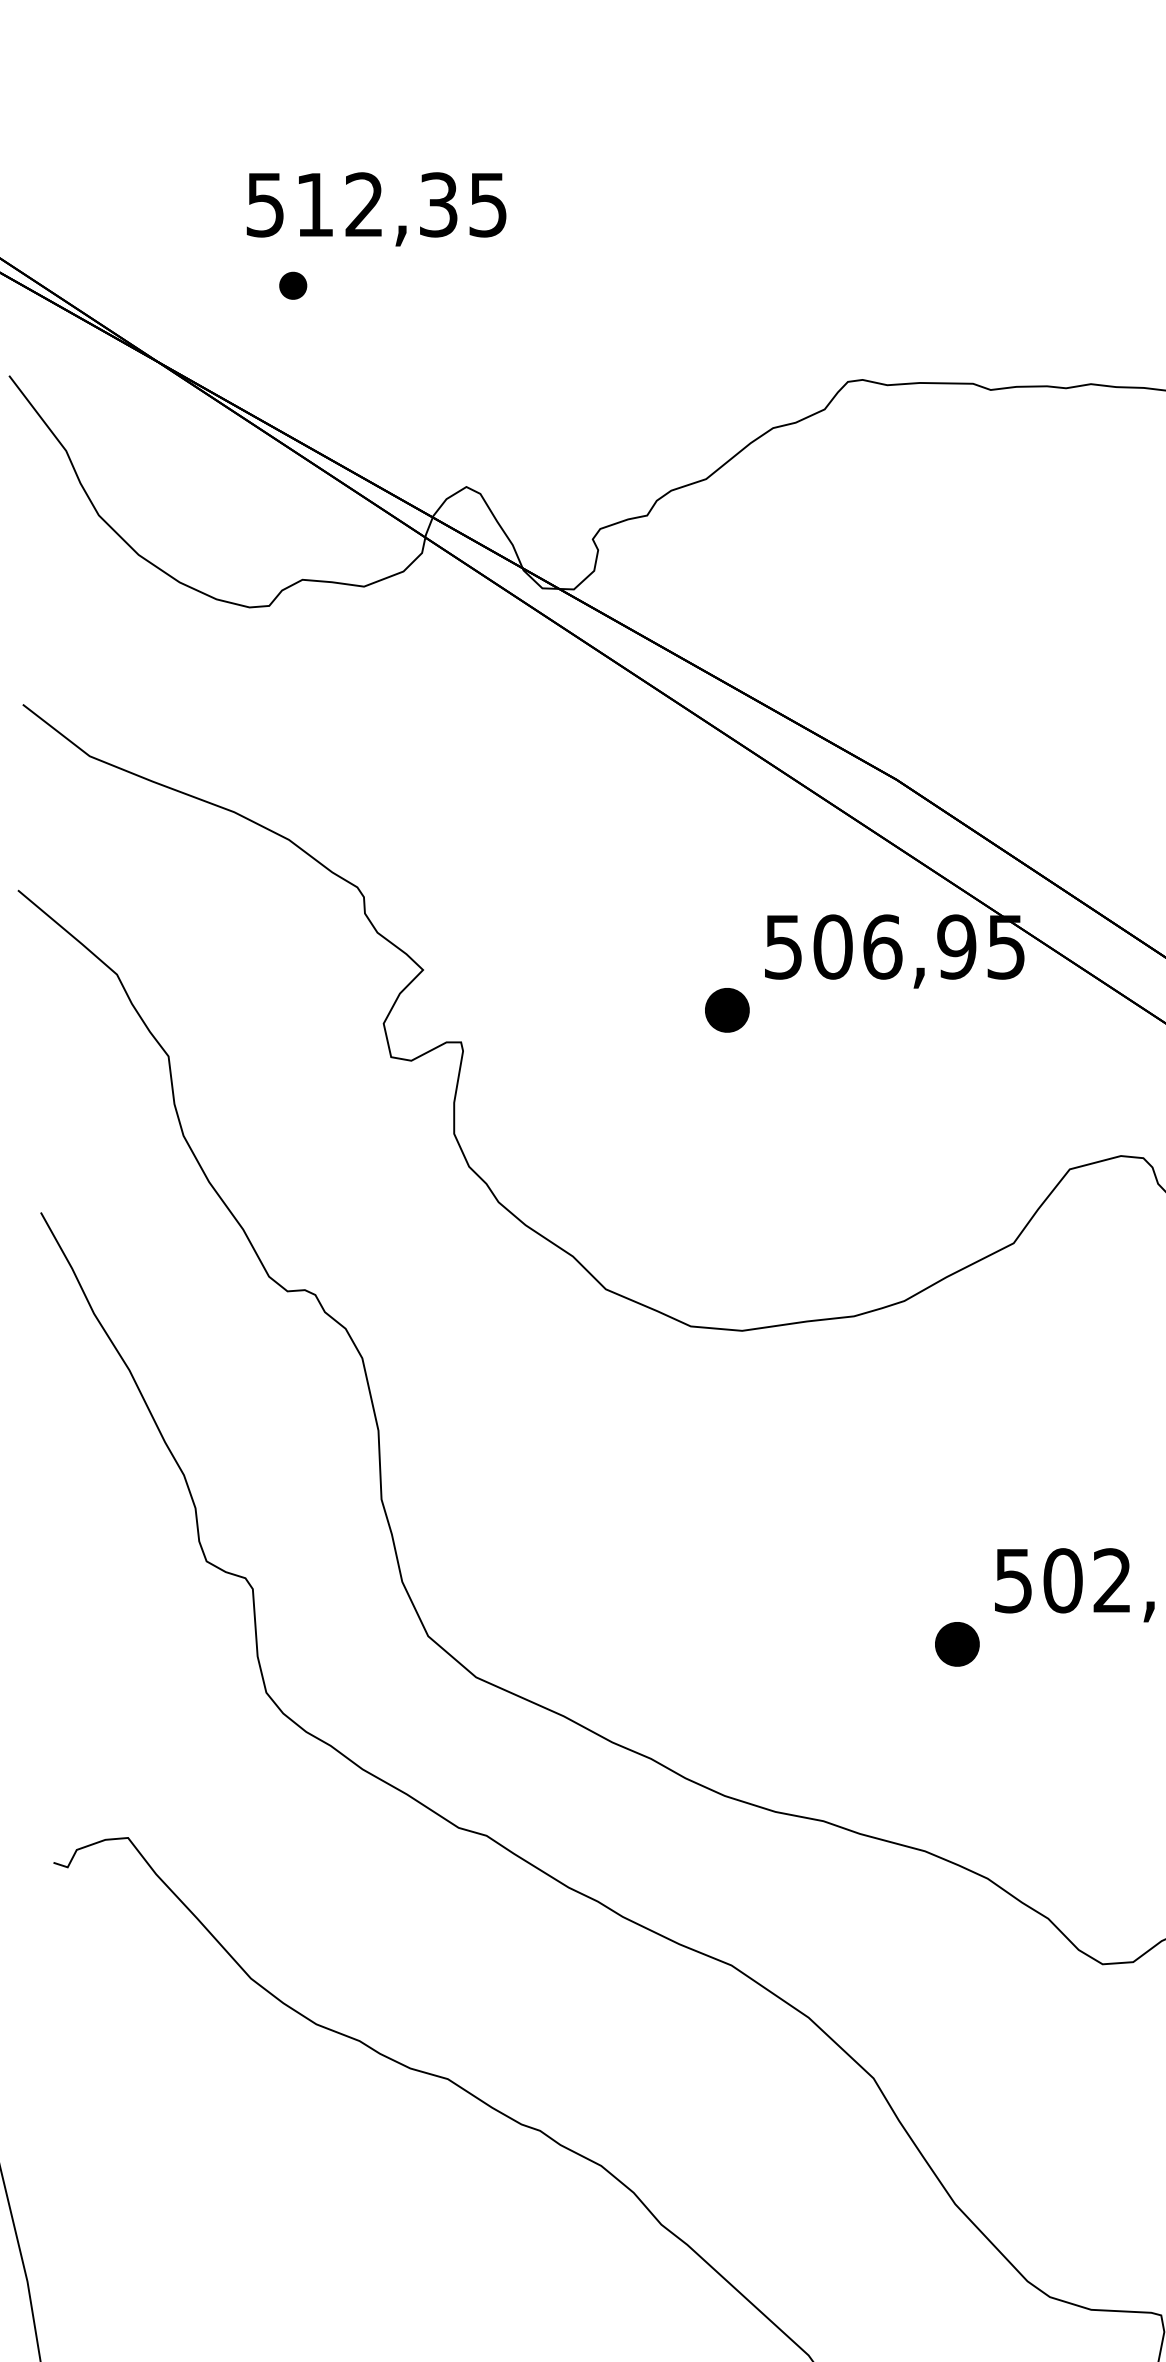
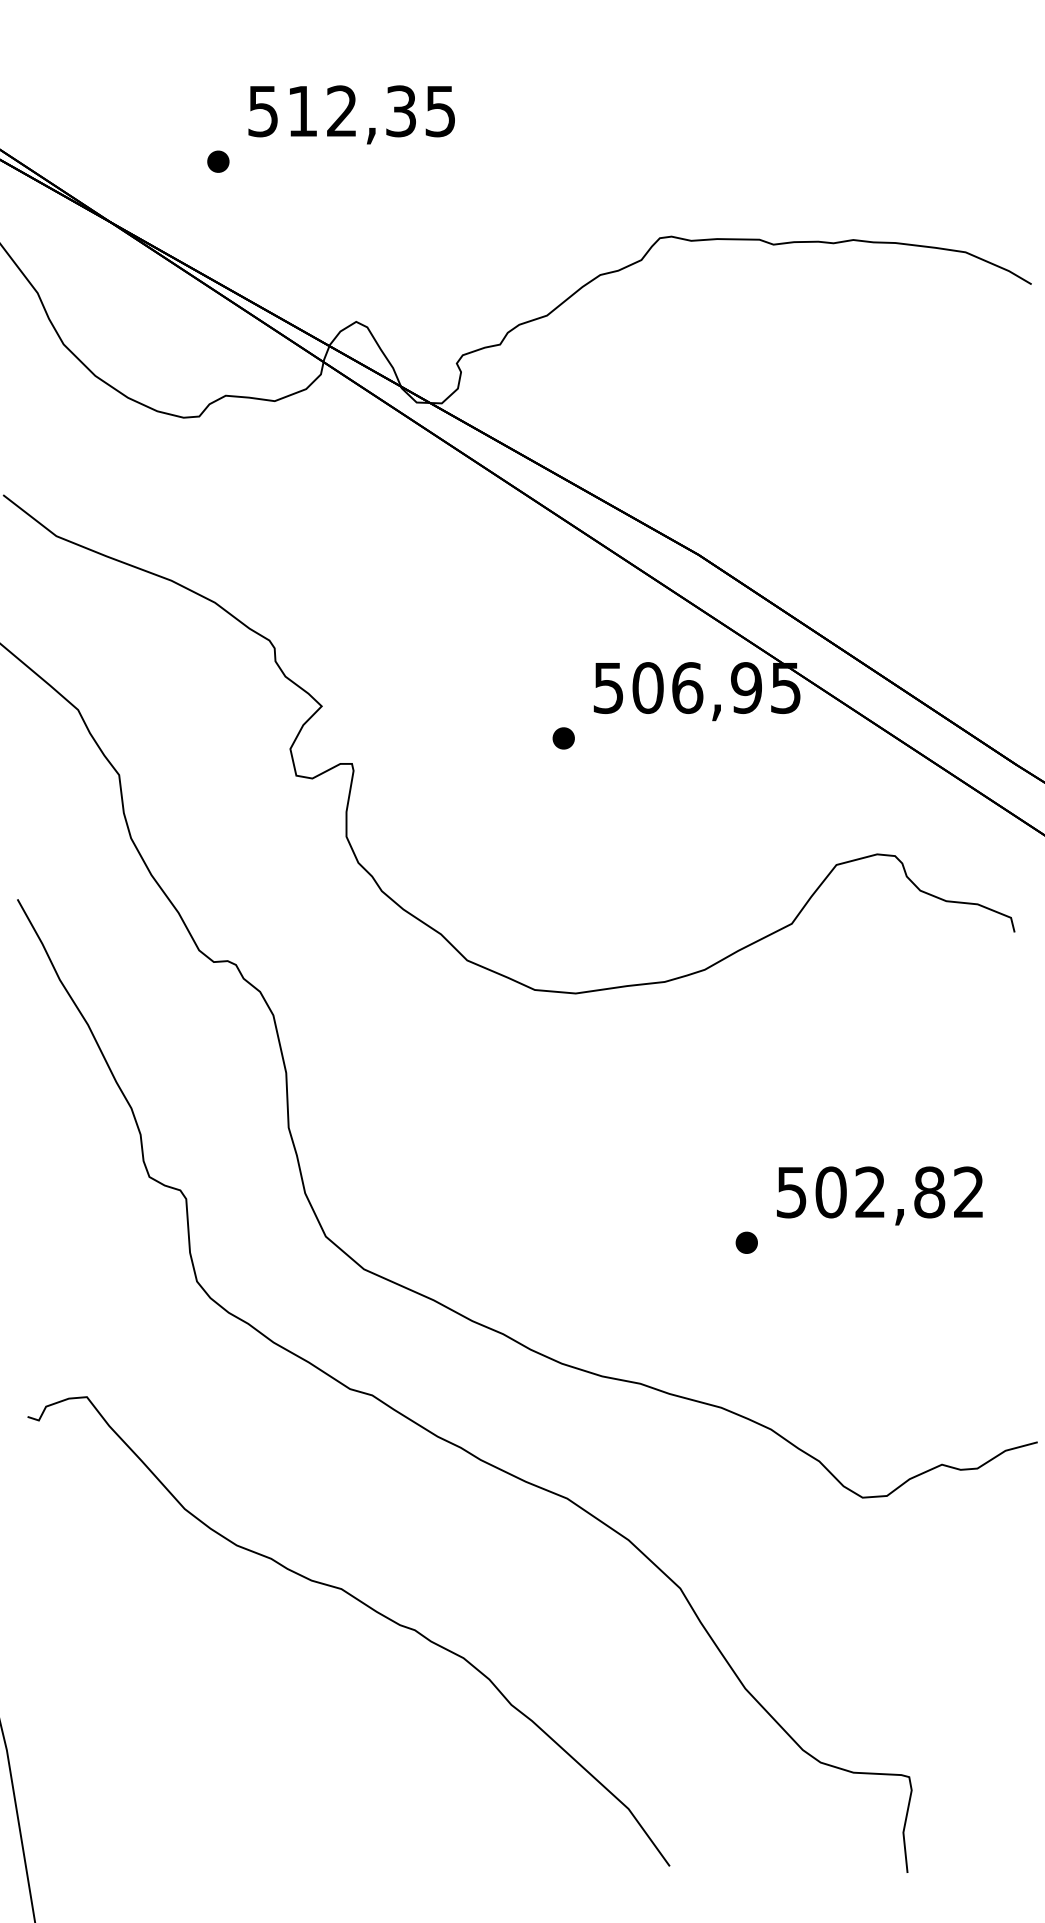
text: (376, 208) -> (351, 114), moved
part: (726, 1010) -> (563, 738), size x0.62
part: (956, 1643) -> (746, 1242), size x0.62

